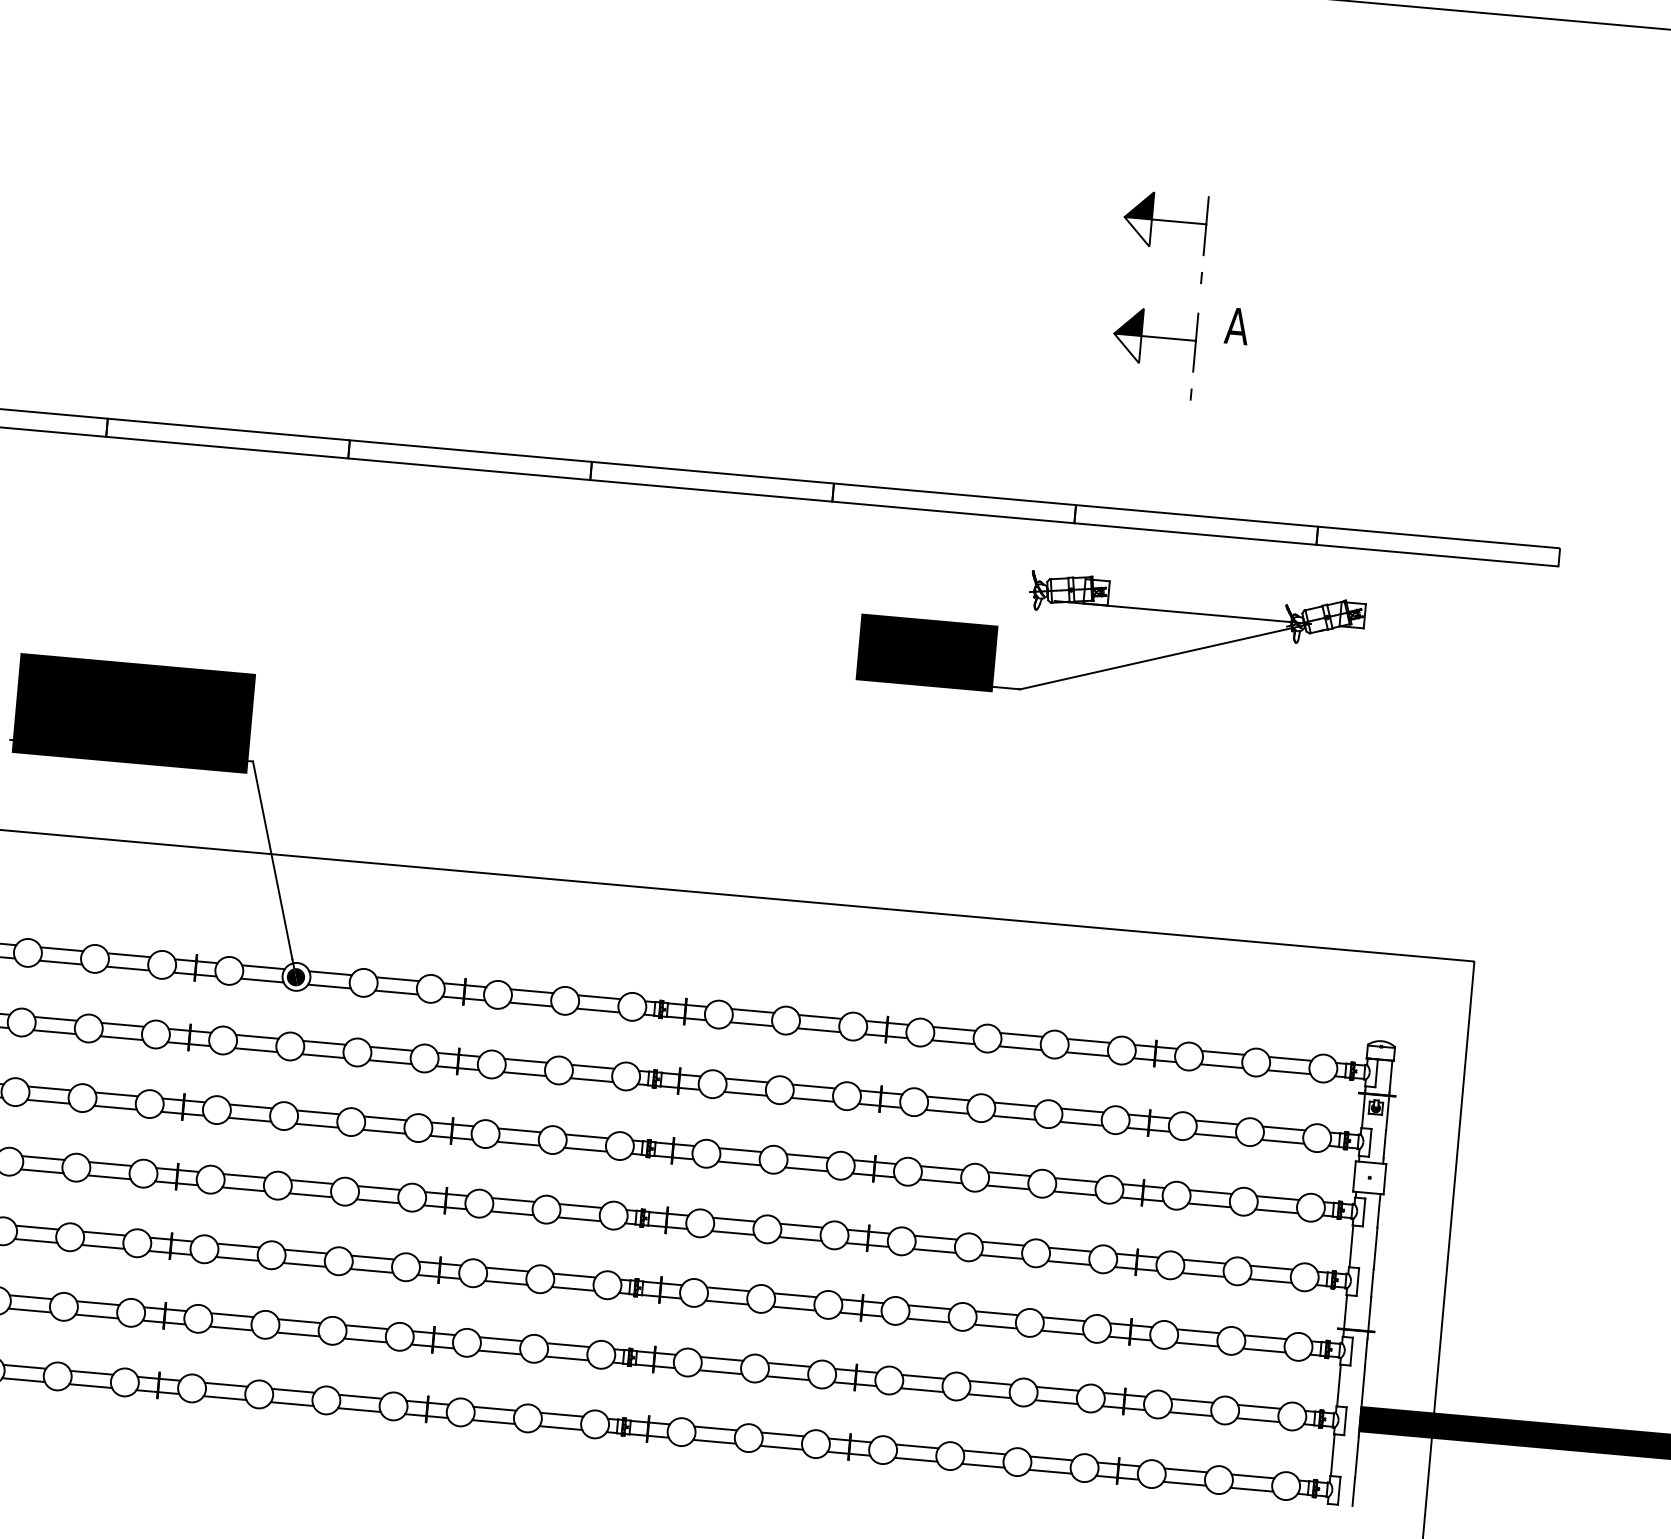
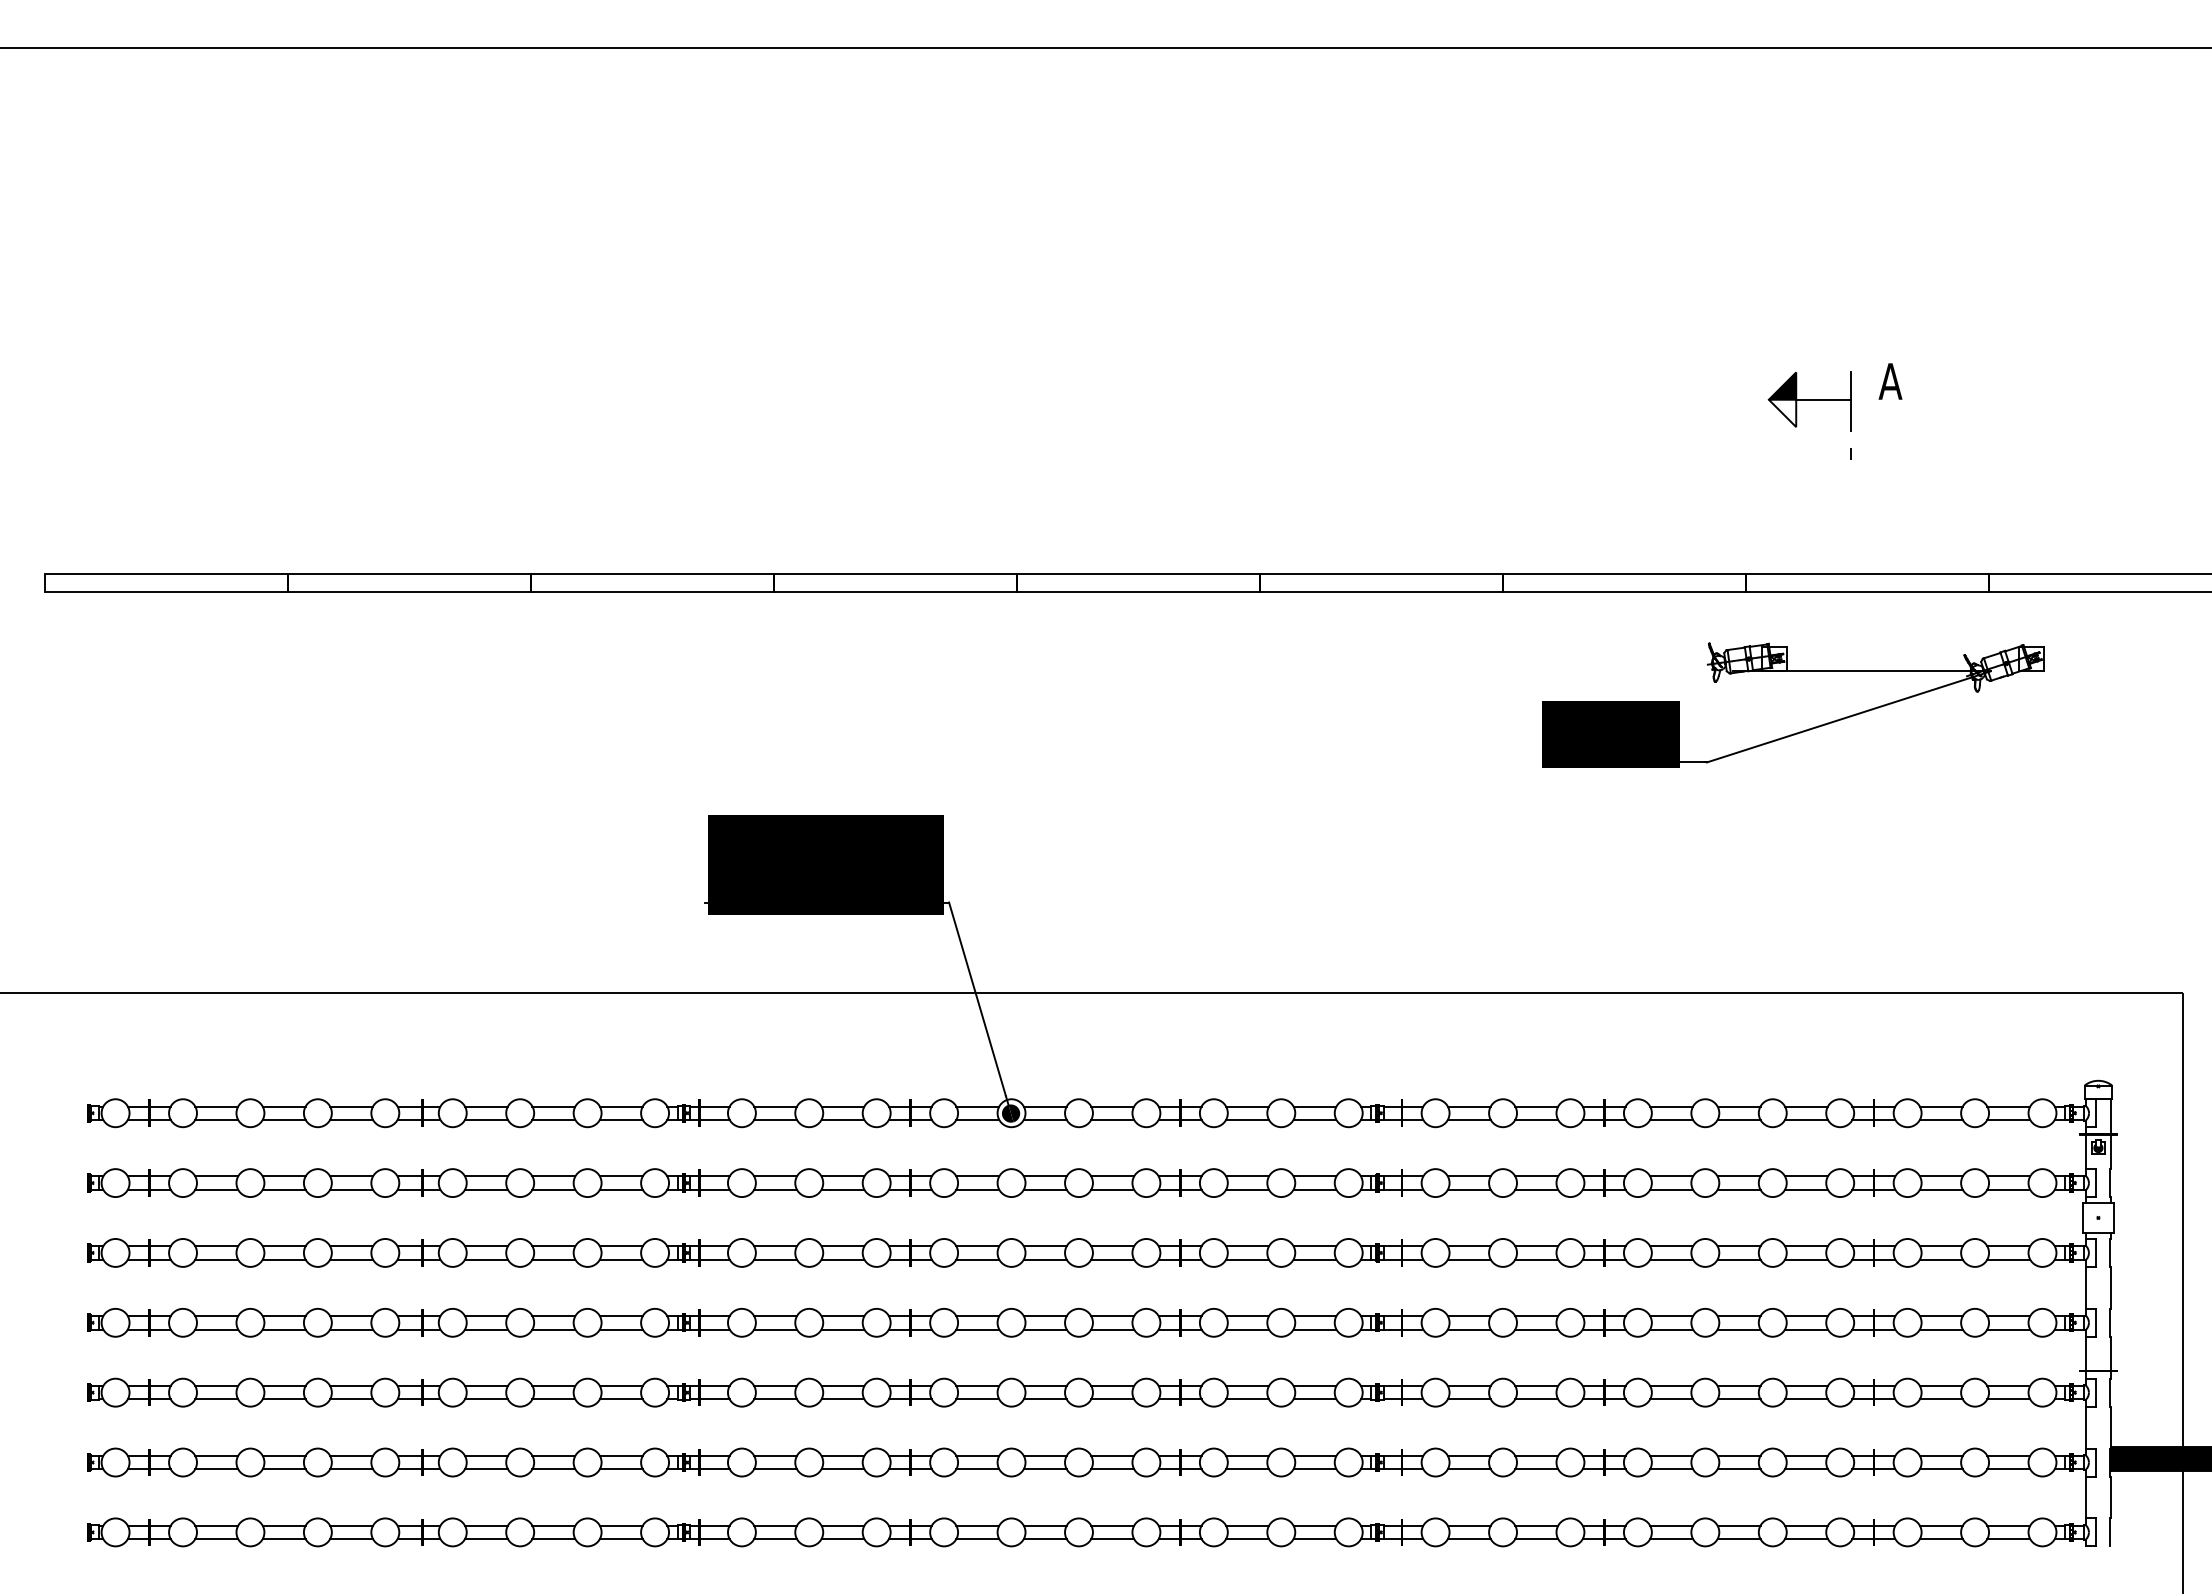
part: (1151, 235) -> (1797, 298), removed

